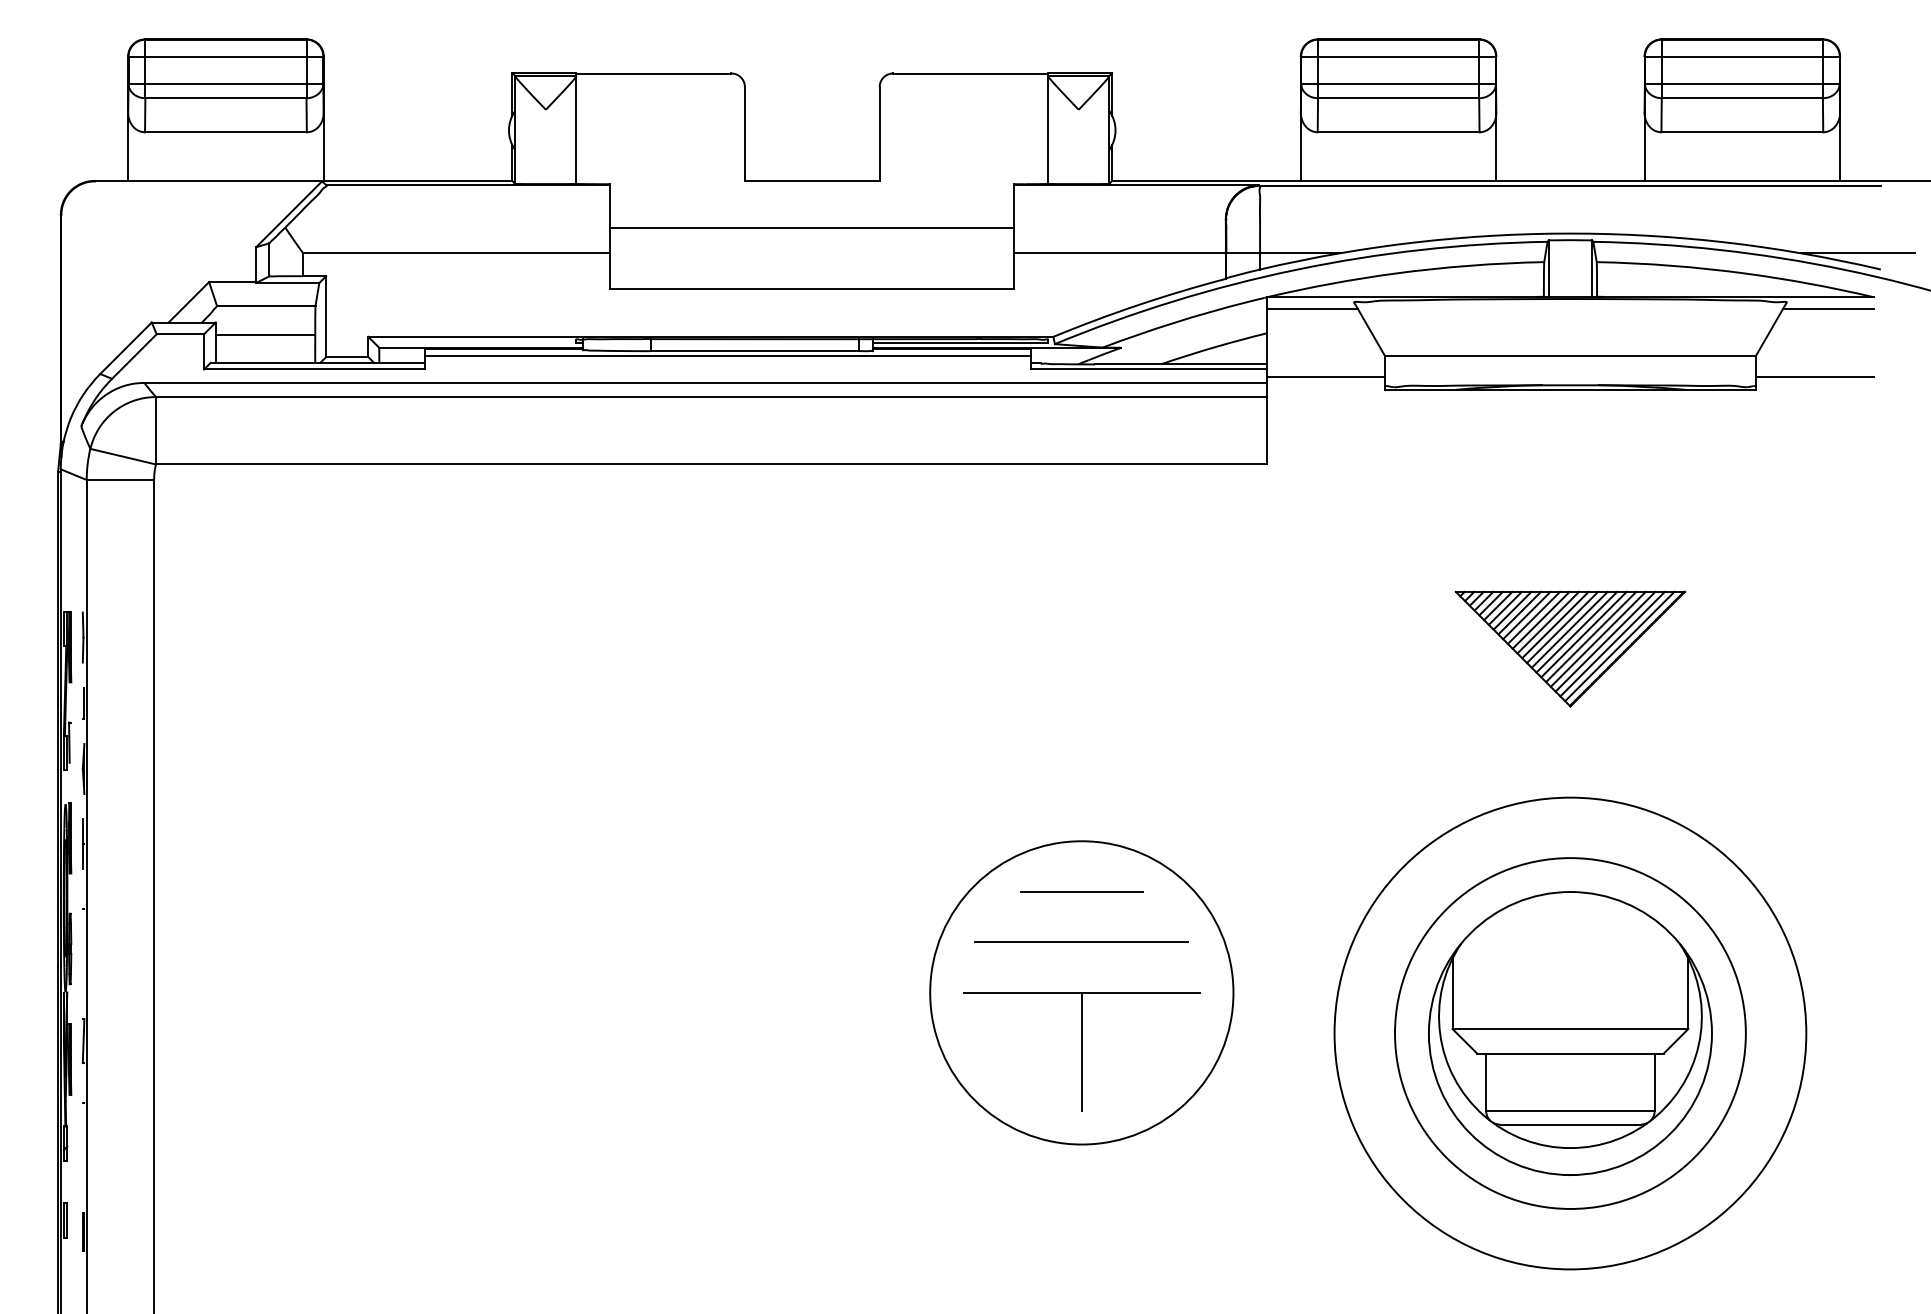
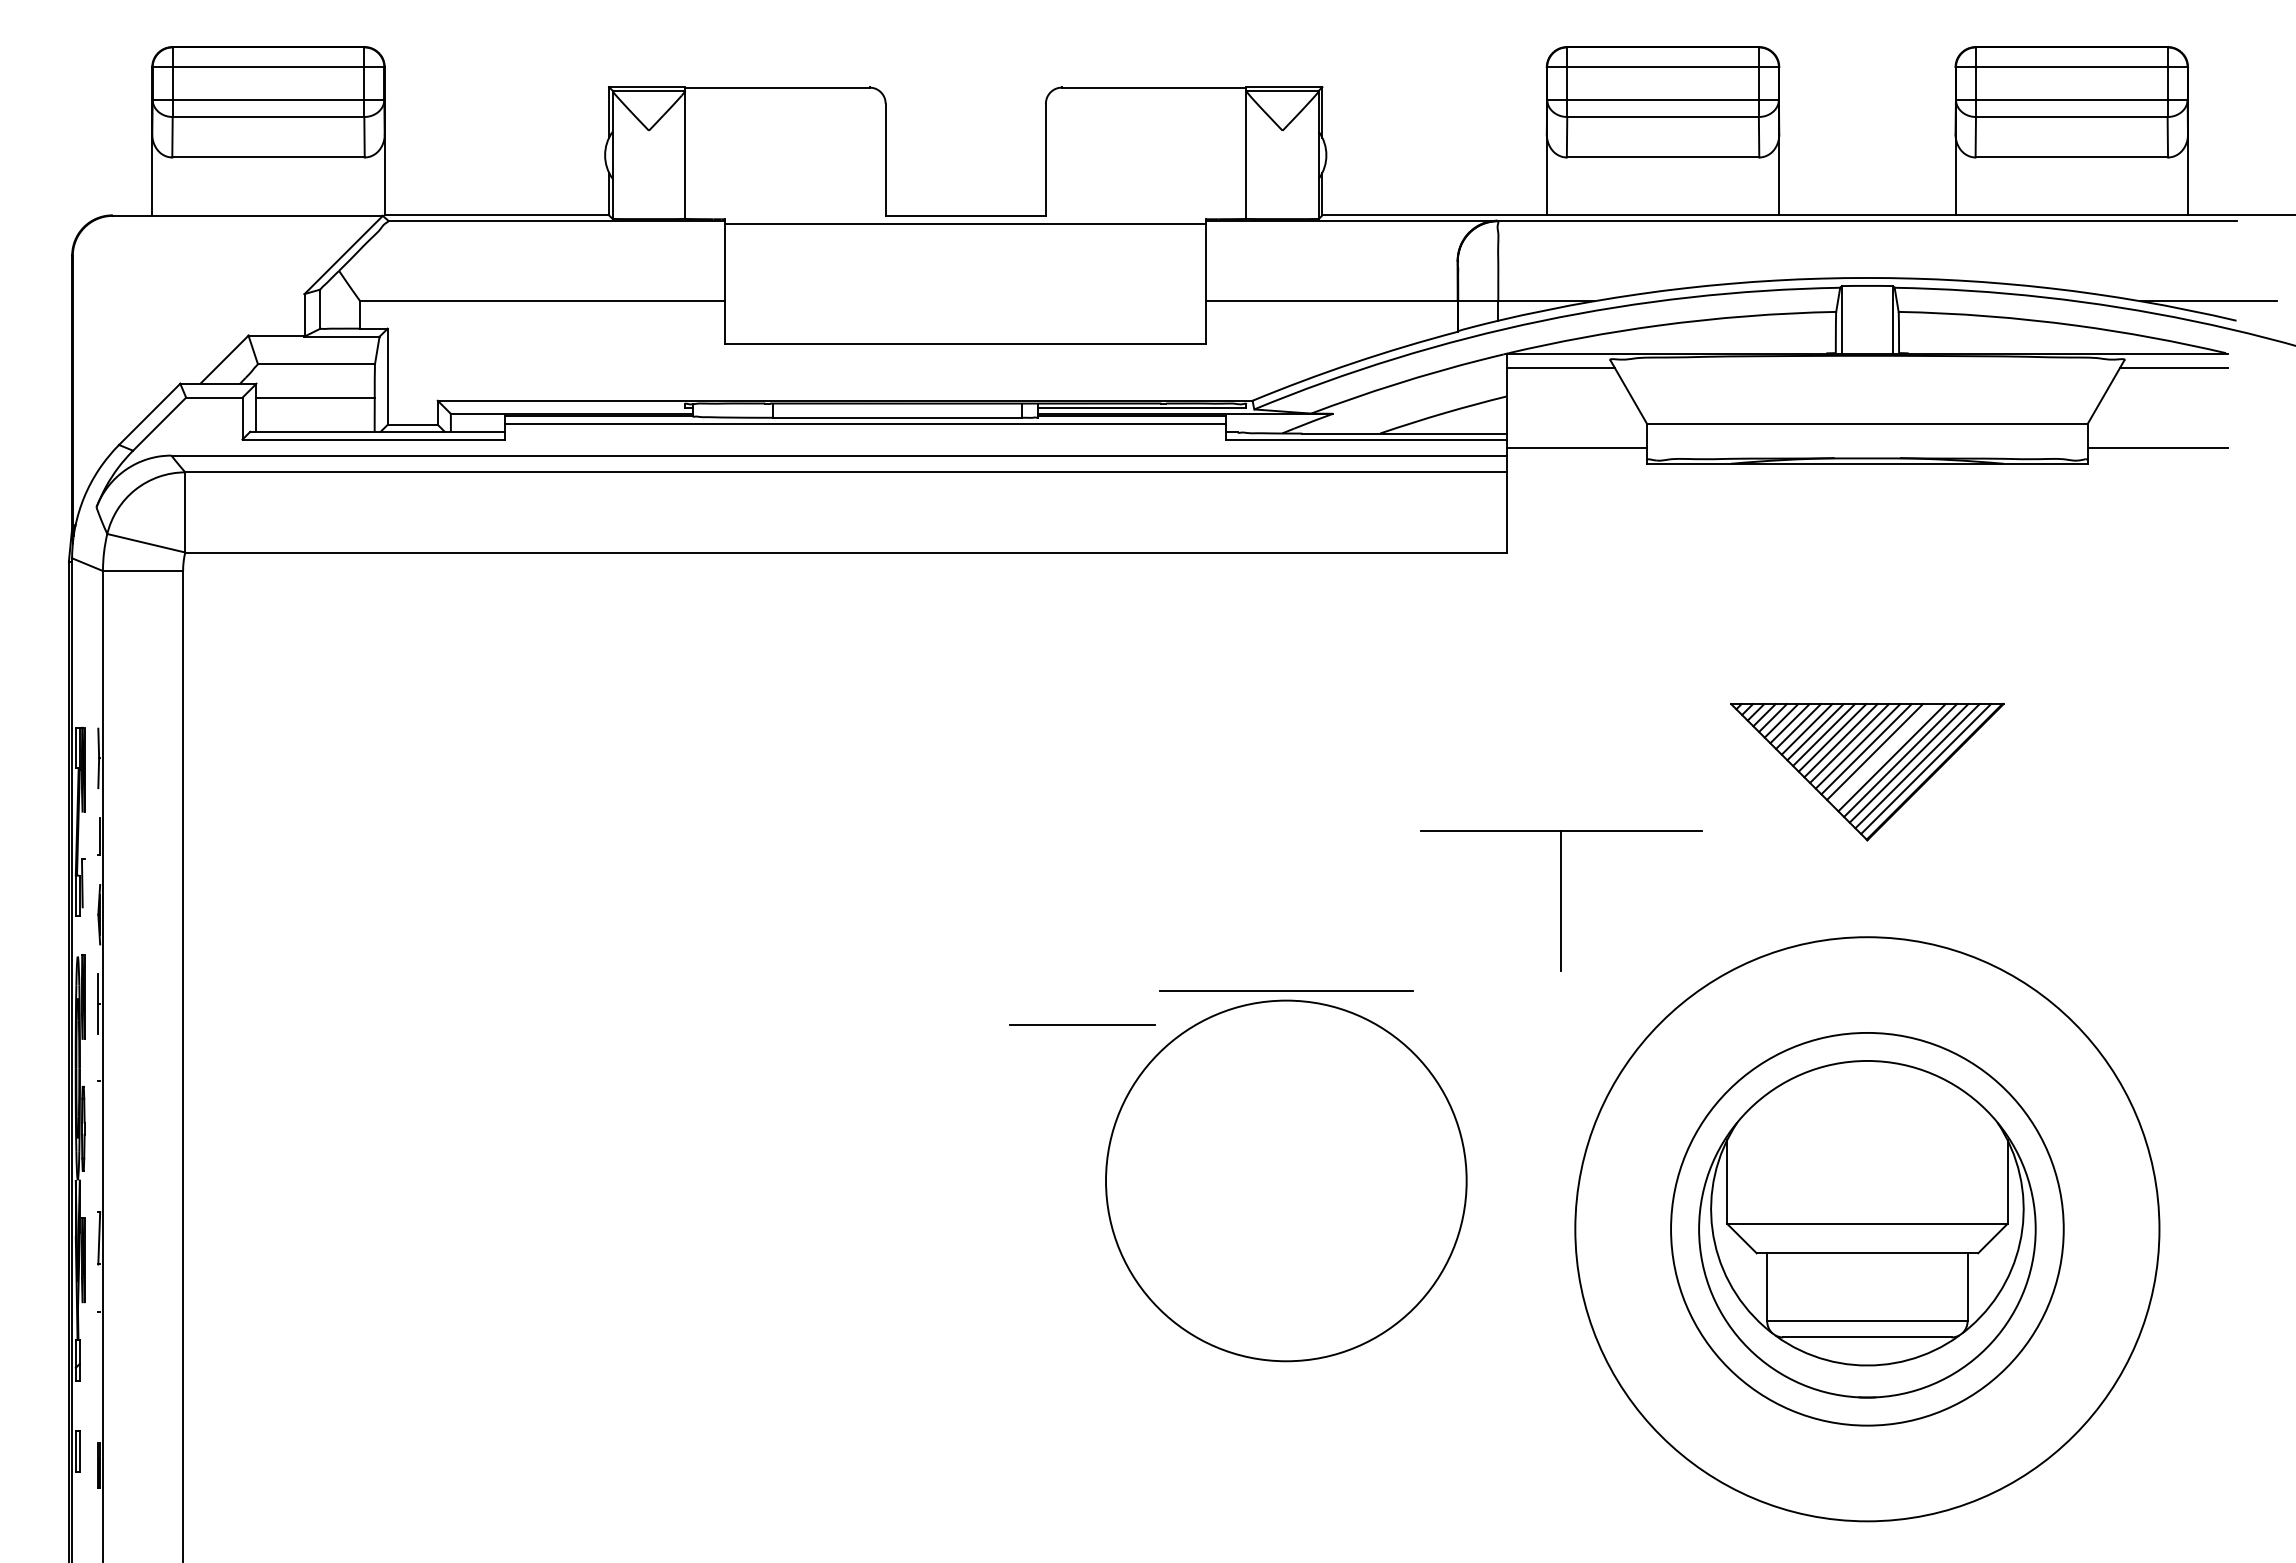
line: (812, 228) -> (965, 223), moved
line: (1583, 634) -> (1883, 754), removed
line: (1081, 891) -> (1082, 1024), moved
line: (1081, 942) -> (1286, 990), moved
circle: (1569, 1032) -> (1866, 1228), size x0.7
circle: (1570, 1032) -> (1867, 1228), size x1.4
part: (1081, 1051) -> (1561, 900), moved

